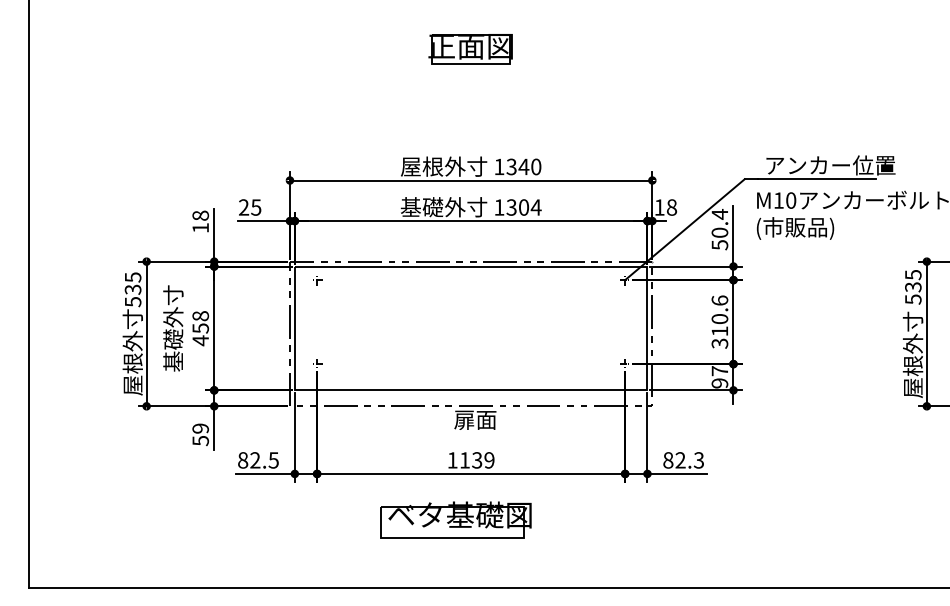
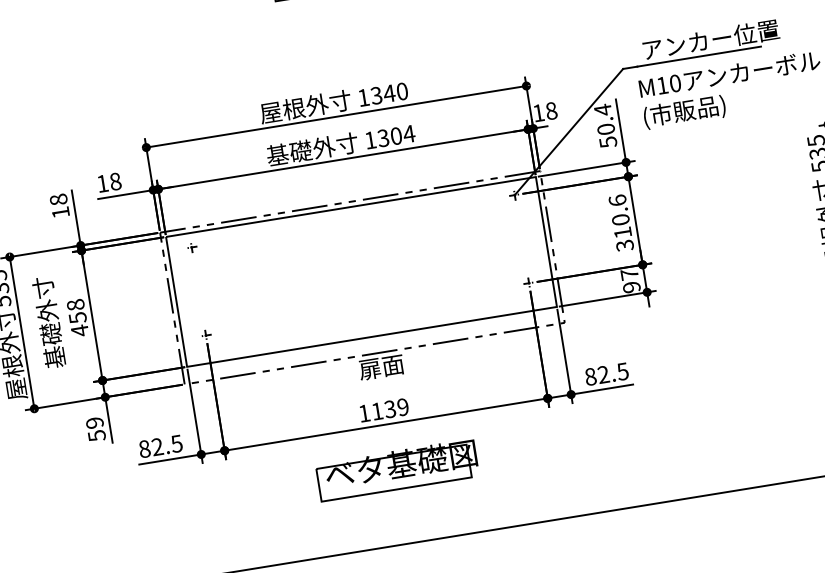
text: (250, 207) -> (109, 182), 25 -> 18
text: (698, 460) -> (622, 371), 82.3 -> 82.5
part: (455, 519) -> (397, 469), moved

